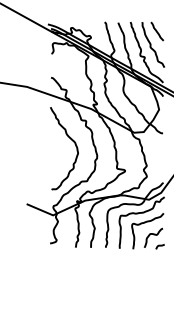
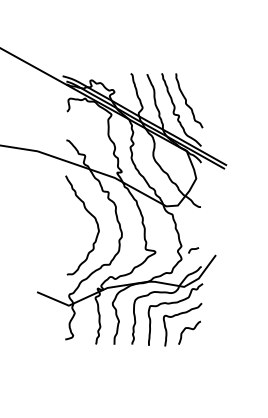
line: (157, 31) -> (194, 84), removed
curve: (160, 246) -> (193, 249), moved

